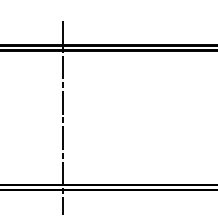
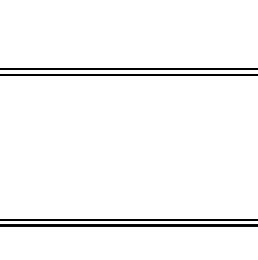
line: (62, 117) -> (90, 147), removed

